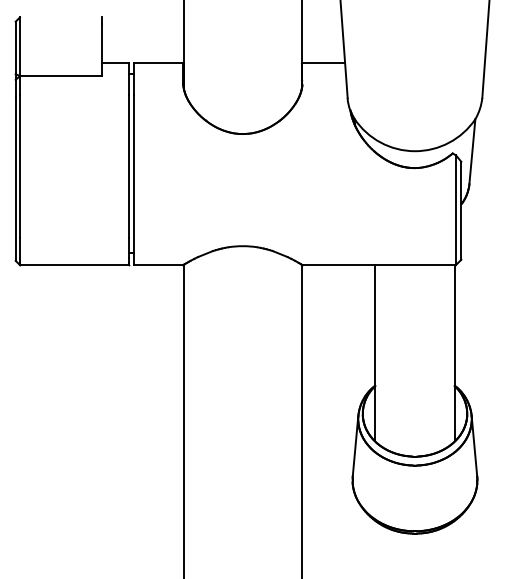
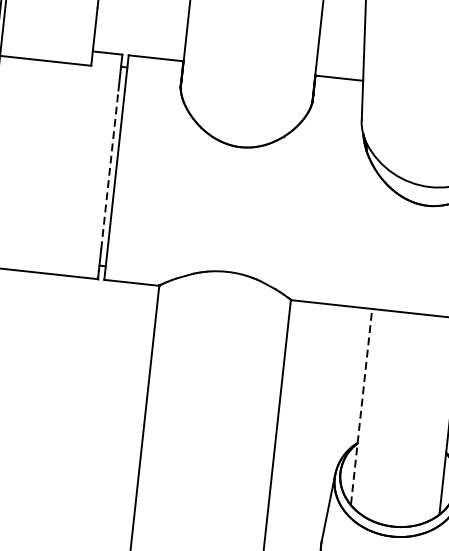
line: (128, 166) -> (109, 169), solid -> dashed
line: (375, 352) -> (361, 406), solid -> dashed

